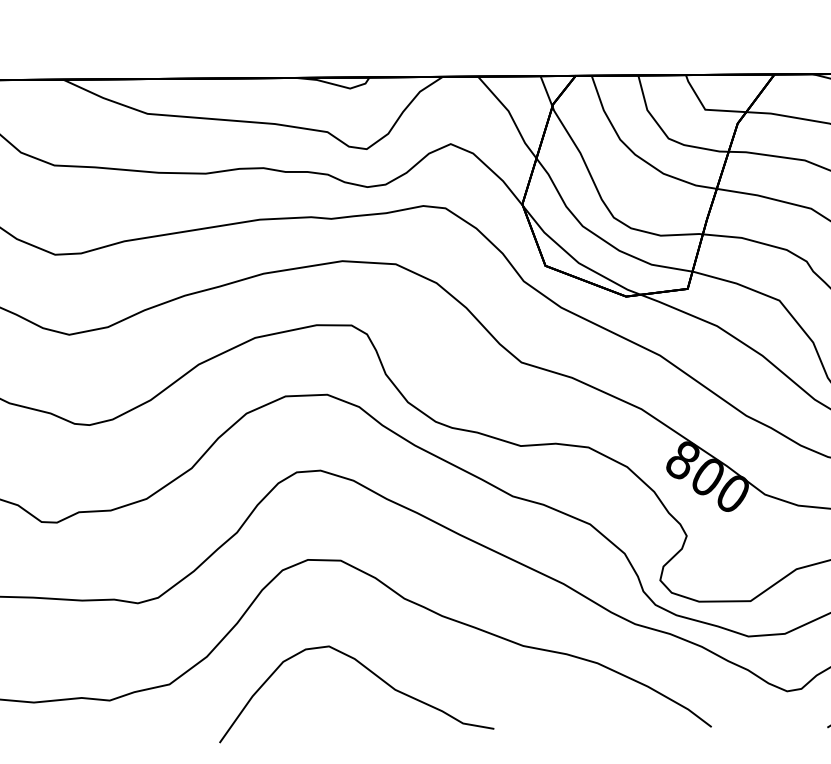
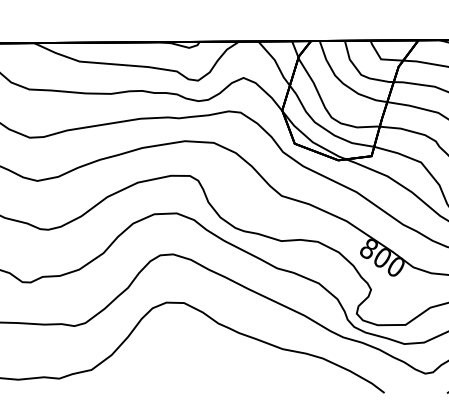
curve: (371, 674) -> (200, 364), removed

